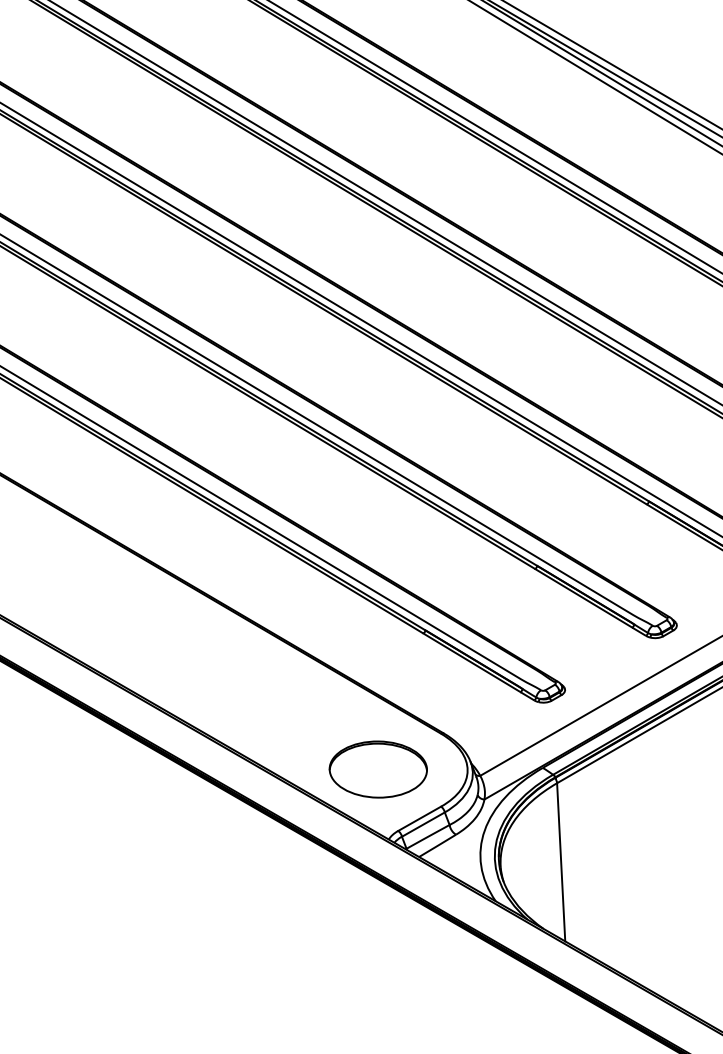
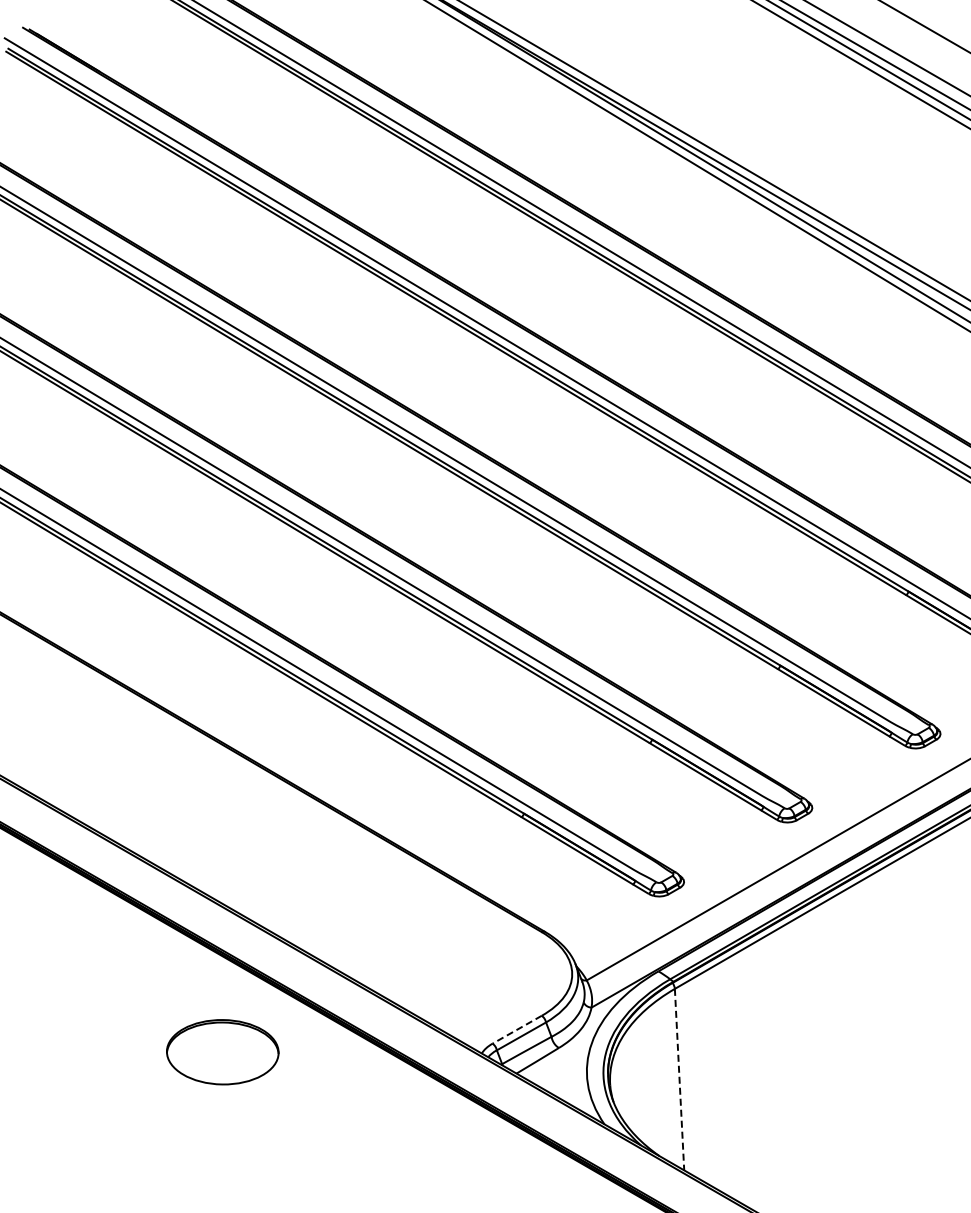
part: (378, 769) -> (222, 1052), moved
line: (419, 819) -> (516, 1030), solid -> dashed
line: (561, 862) -> (679, 1079), solid -> dashed

